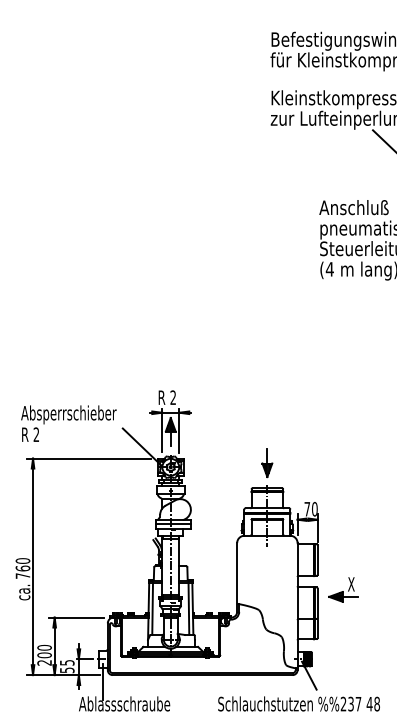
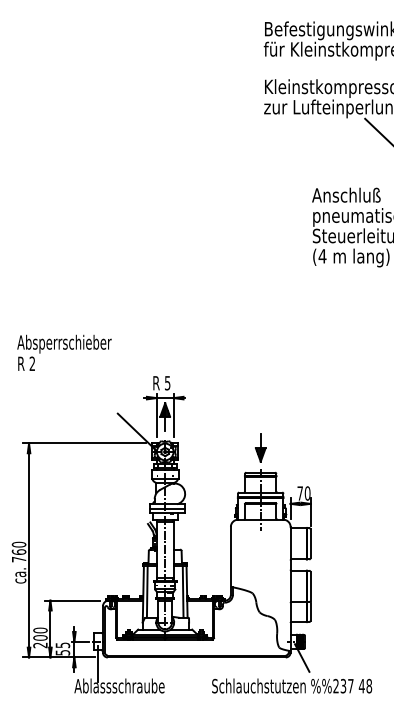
text: (173, 396) -> (167, 382), 2 -> 5
text: (68, 423) -> (64, 352), moved
part: (342, 589) -> (335, 572), removed

